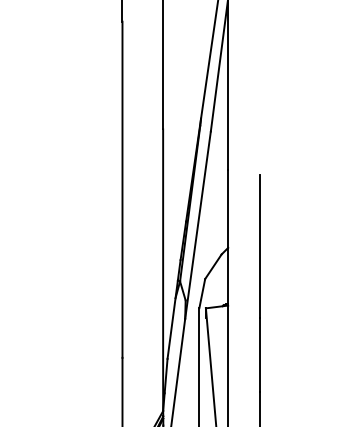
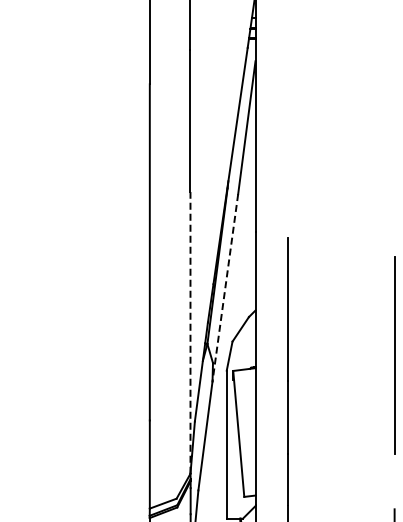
line: (198, 224) -> (225, 287), solid -> dashed
line: (163, 269) -> (190, 332), solid -> dashed

